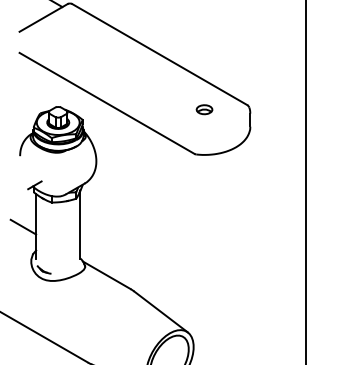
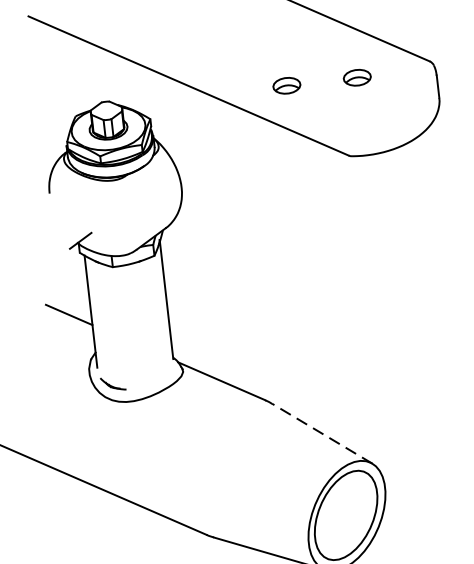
part: (163, 109) -> (286, 85), added
line: (161, 311) -> (322, 432), solid -> dashed

